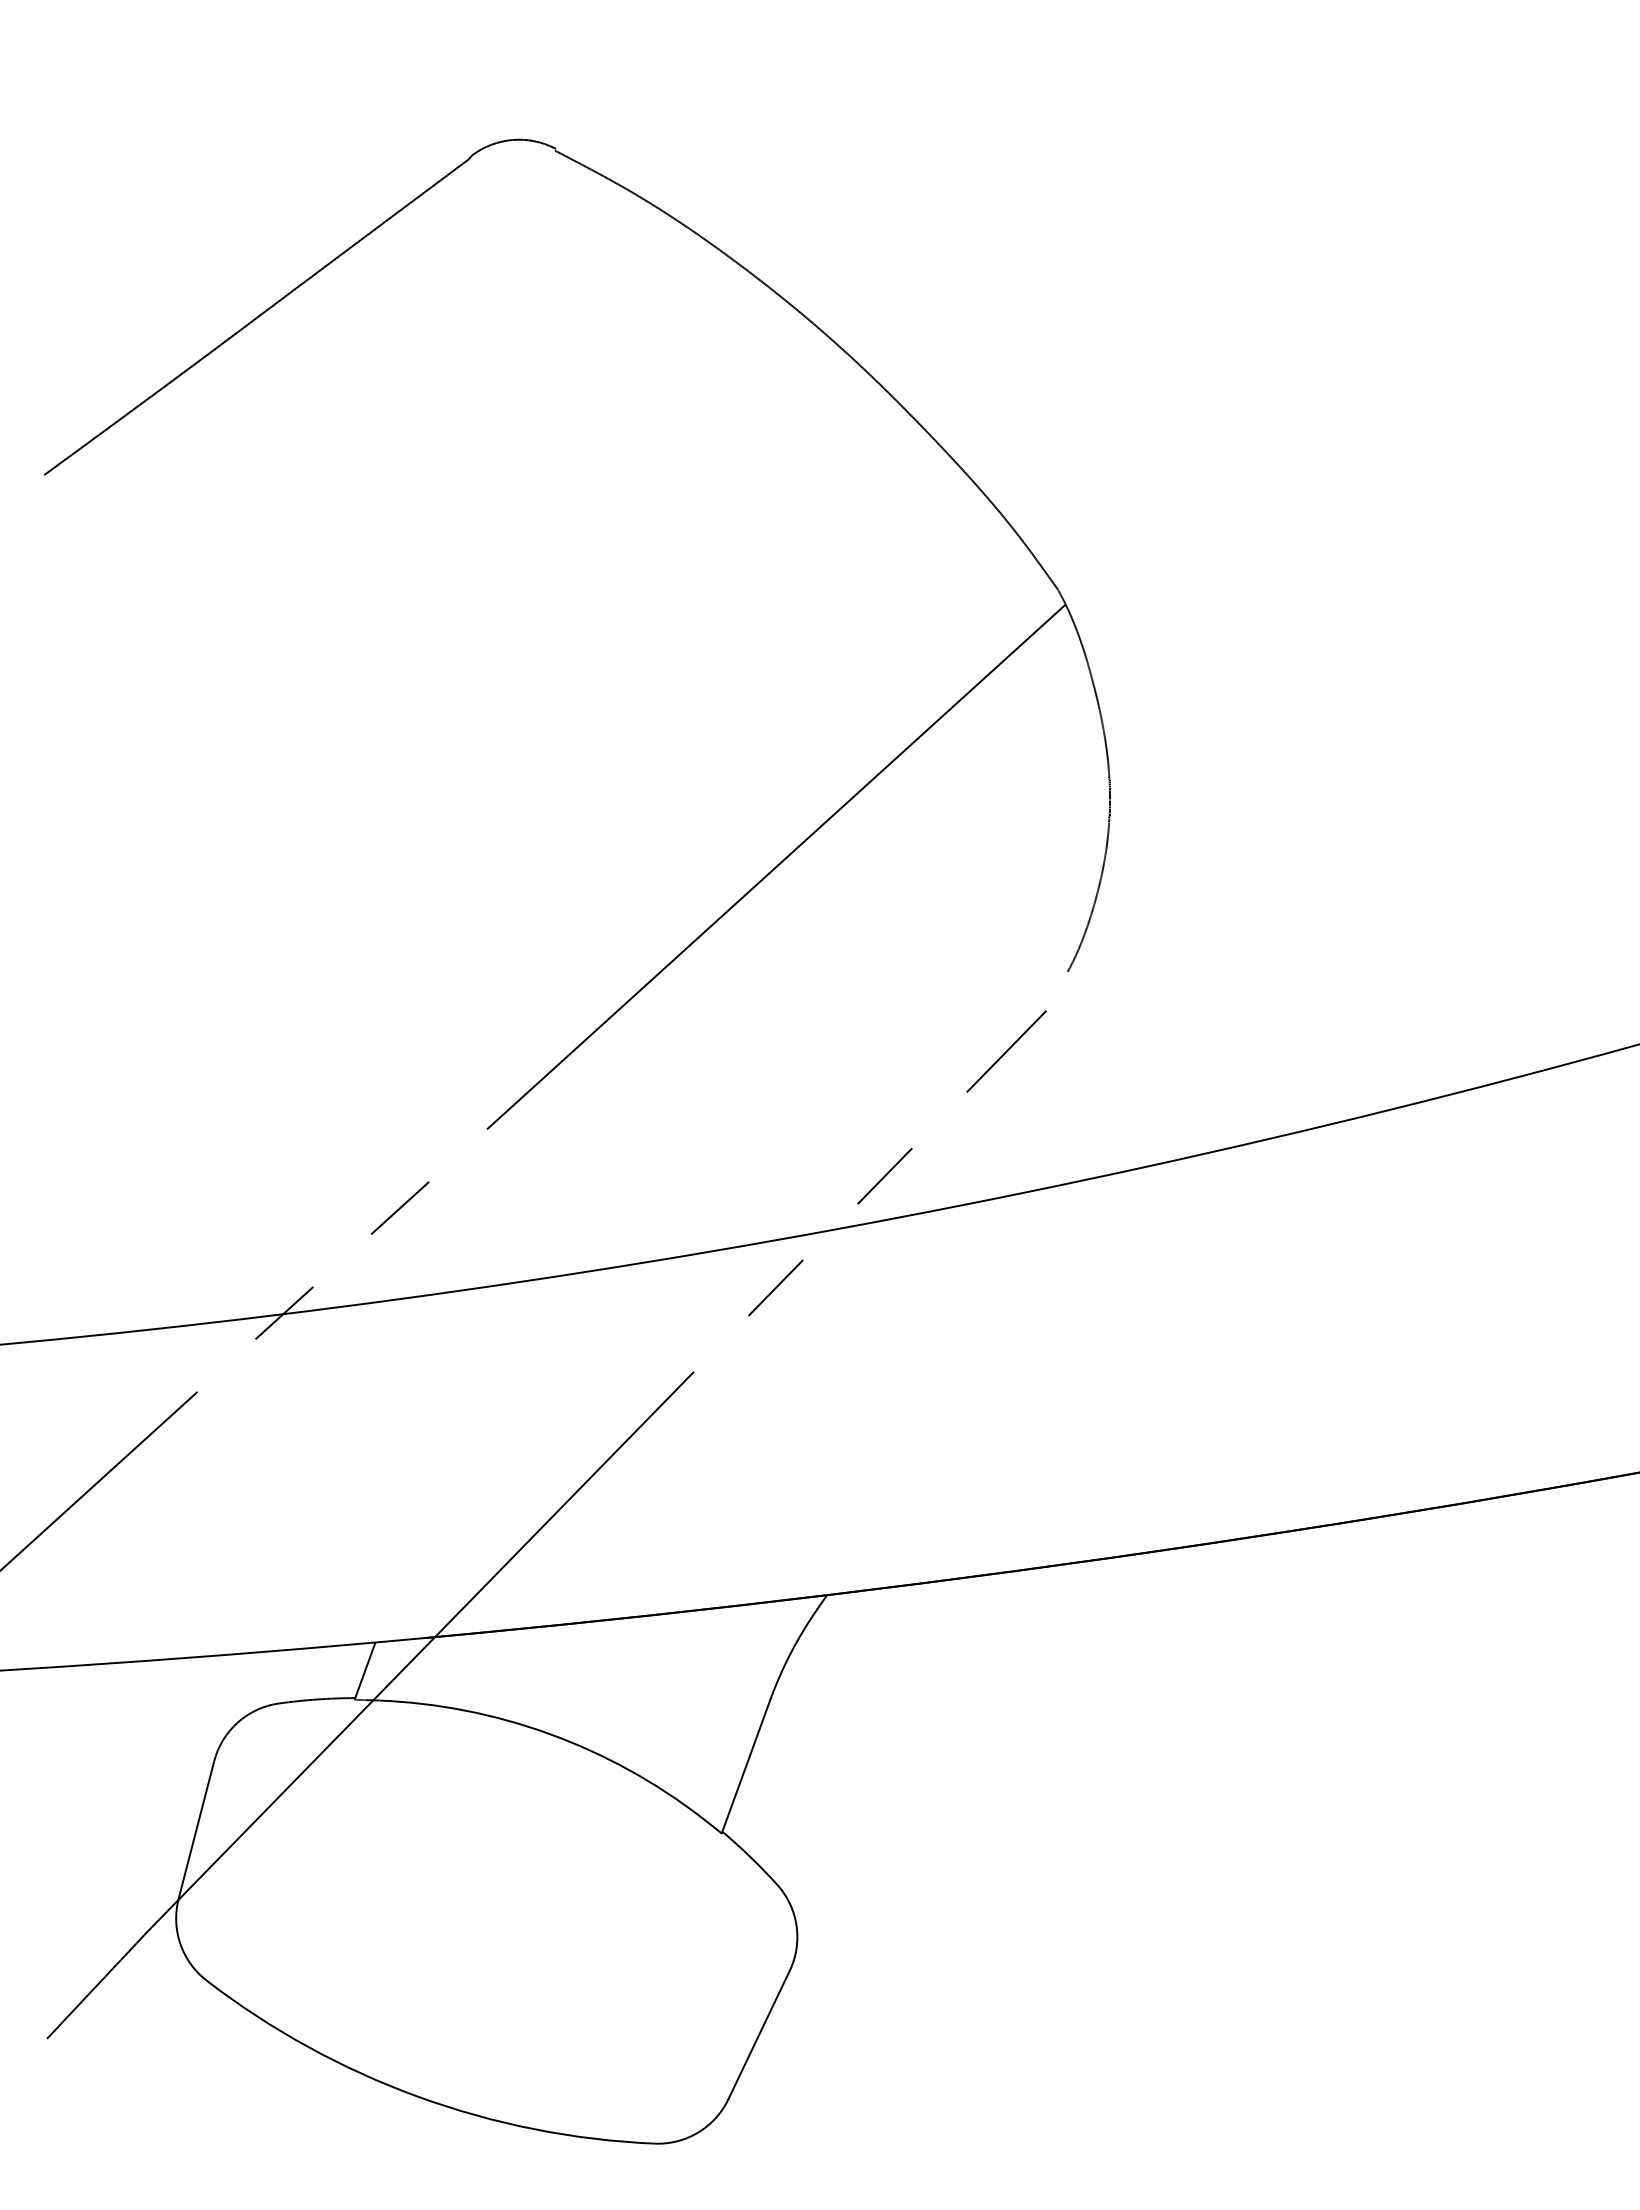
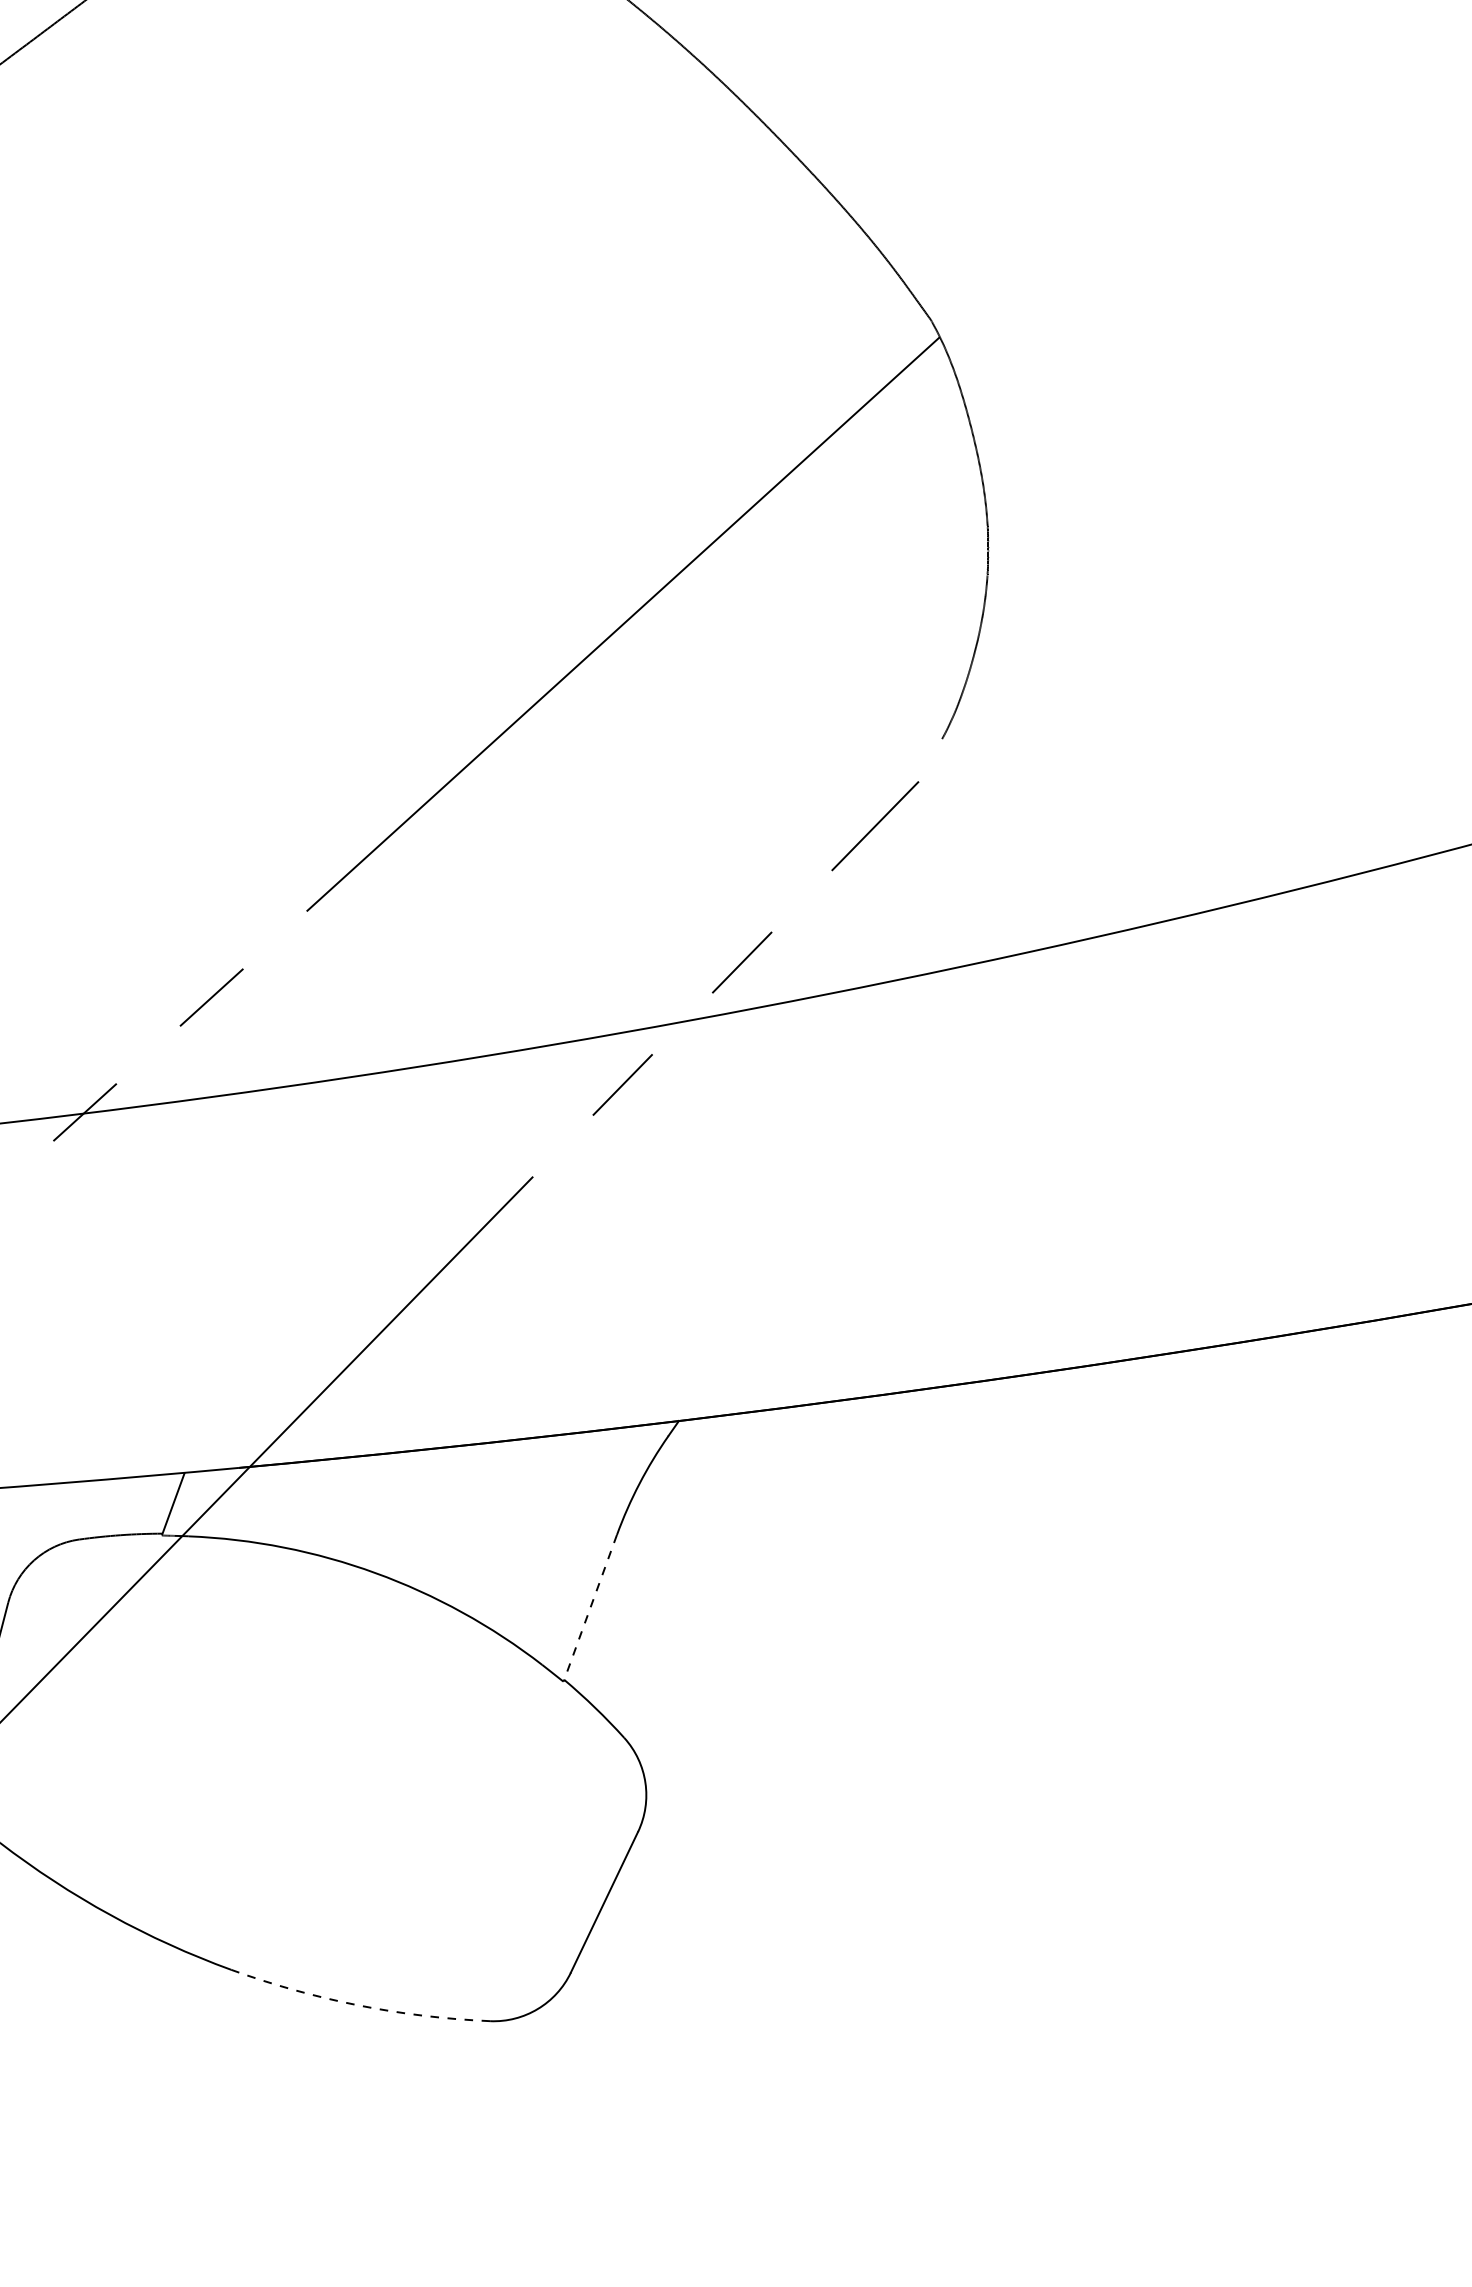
line: (745, 1766) -> (589, 1608), solid -> dashed
arc: (534, 2129) -> (358, 2005), solid -> dashed

